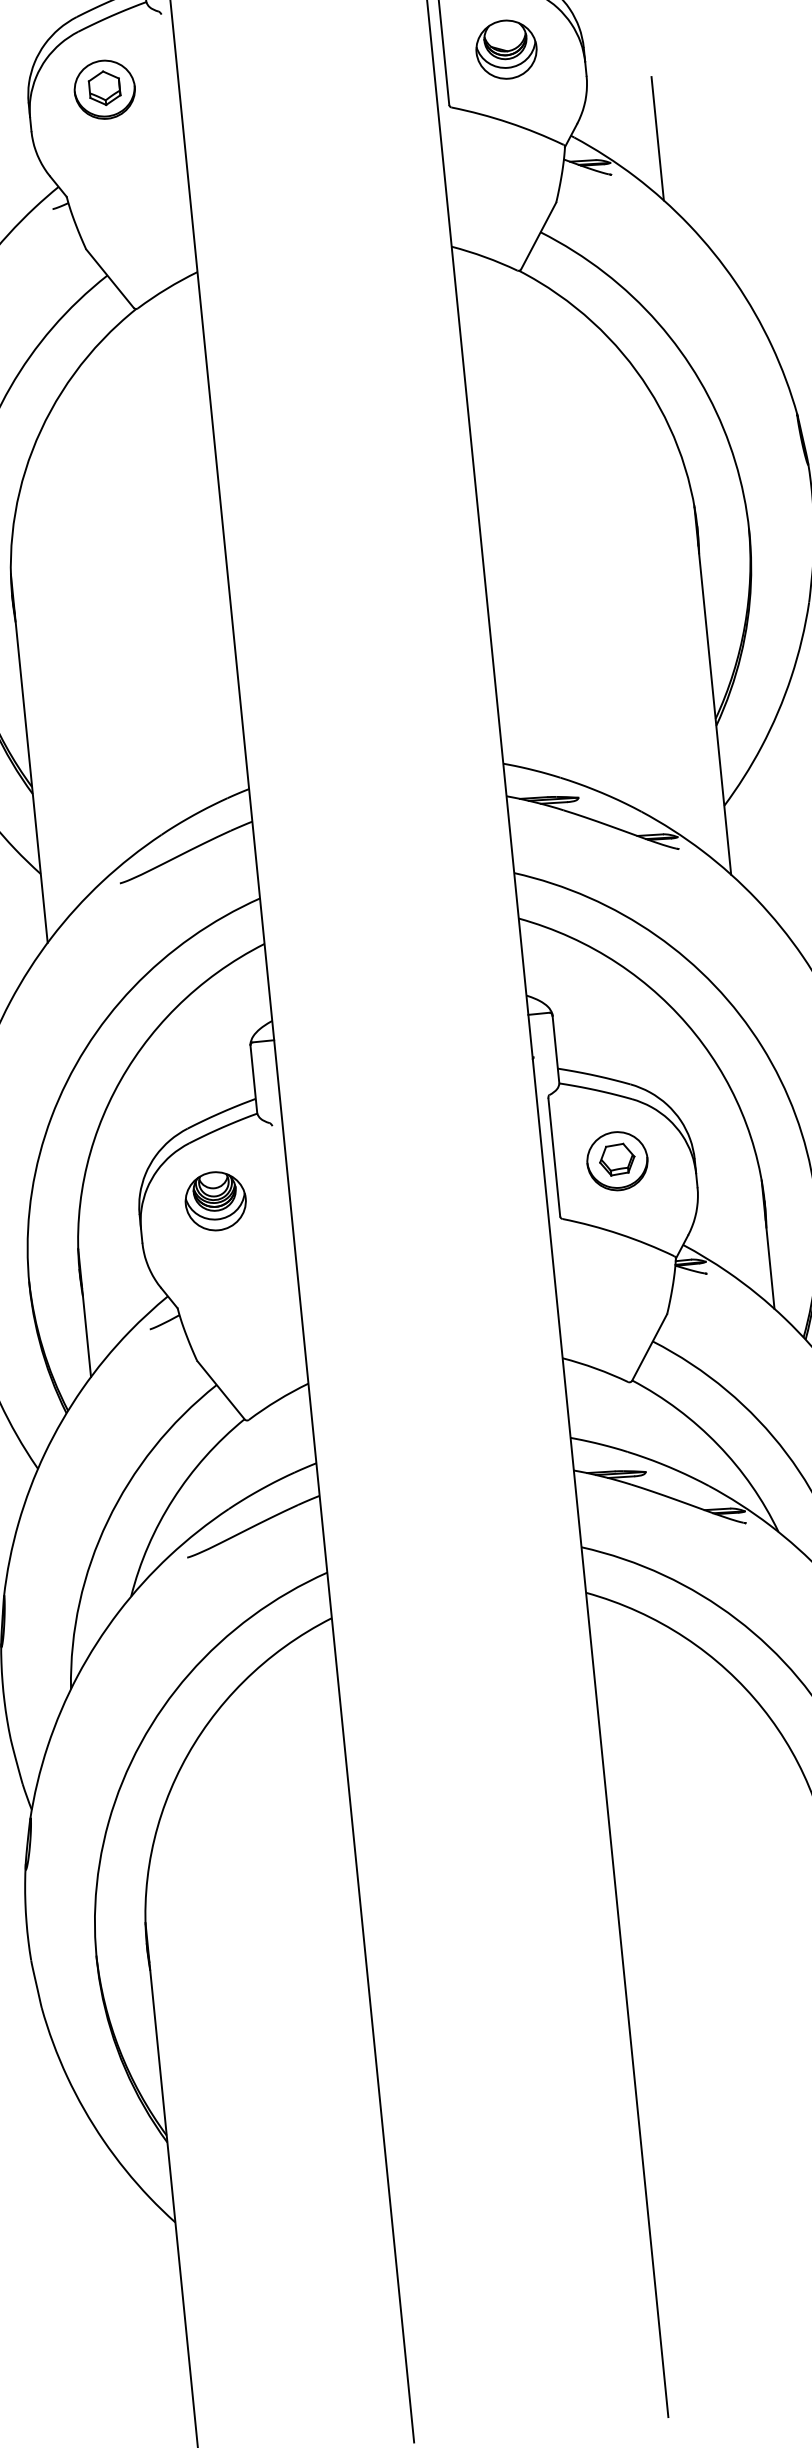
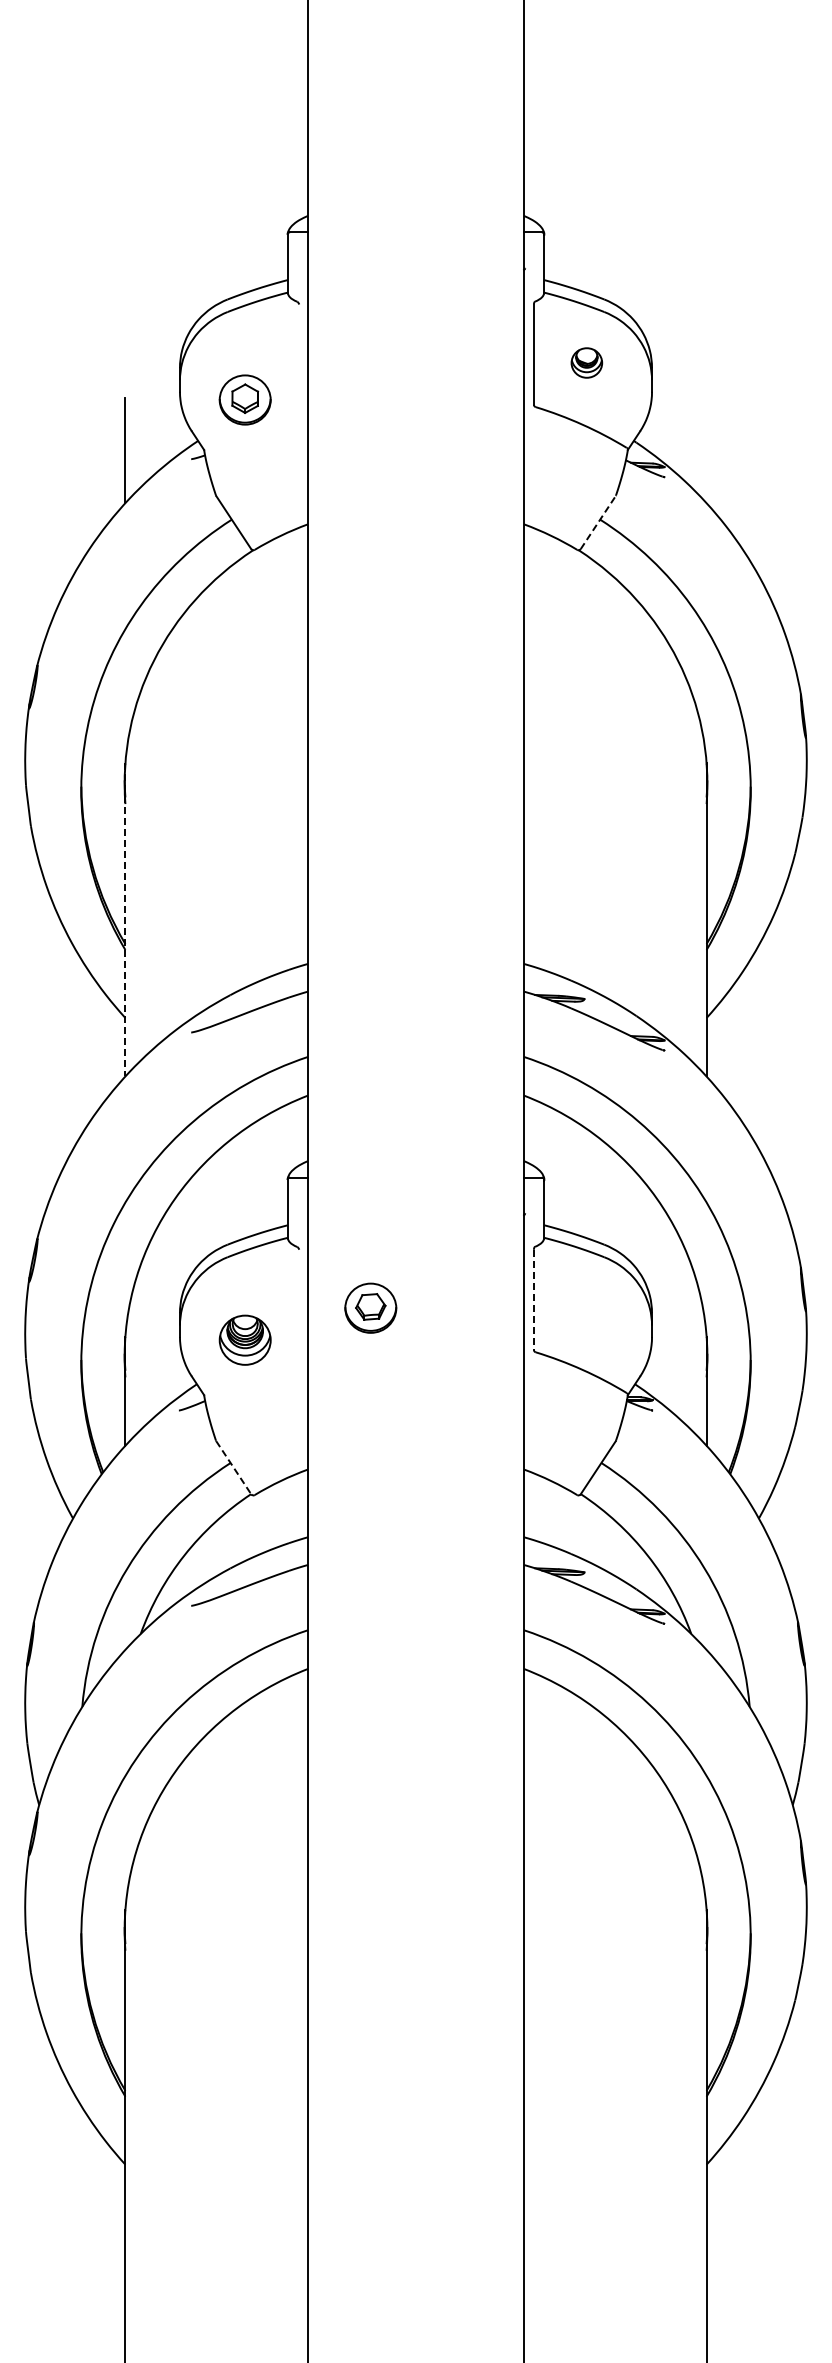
part: (506, 49) -> (586, 362), size x0.6
part: (103, 89) -> (244, 399), moved
line: (657, 138) -> (706, 450), removed
line: (538, 235) -> (598, 522), solid -> dashed
line: (29, 758) -> (125, 919), solid -> dashed
line: (553, 1158) -> (533, 1300), solid -> dashed
part: (617, 1160) -> (370, 1307), moved
part: (214, 1200) -> (244, 1339), moved
line: (220, 1389) -> (233, 1467), solid -> dashed

